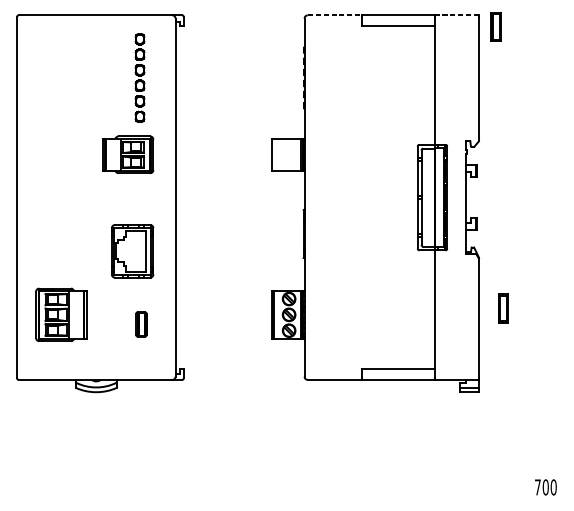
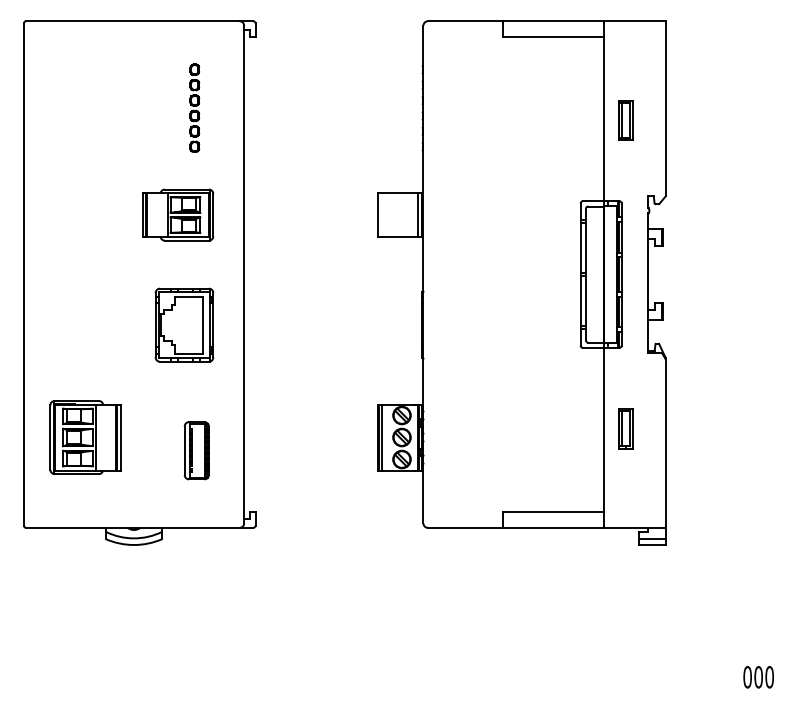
line: (334, 15) -> (465, 21), dashed -> solid
line: (456, 15) -> (634, 21), dashed -> solid
part: (496, 27) -> (625, 120), moved
part: (139, 77) -> (194, 107), size x0.71
part: (132, 250) -> (184, 324), moved
part: (503, 308) -> (625, 428), moved
part: (141, 324) -> (196, 450), size x1.67
text: (537, 487) -> (747, 677), 700 -> 000

